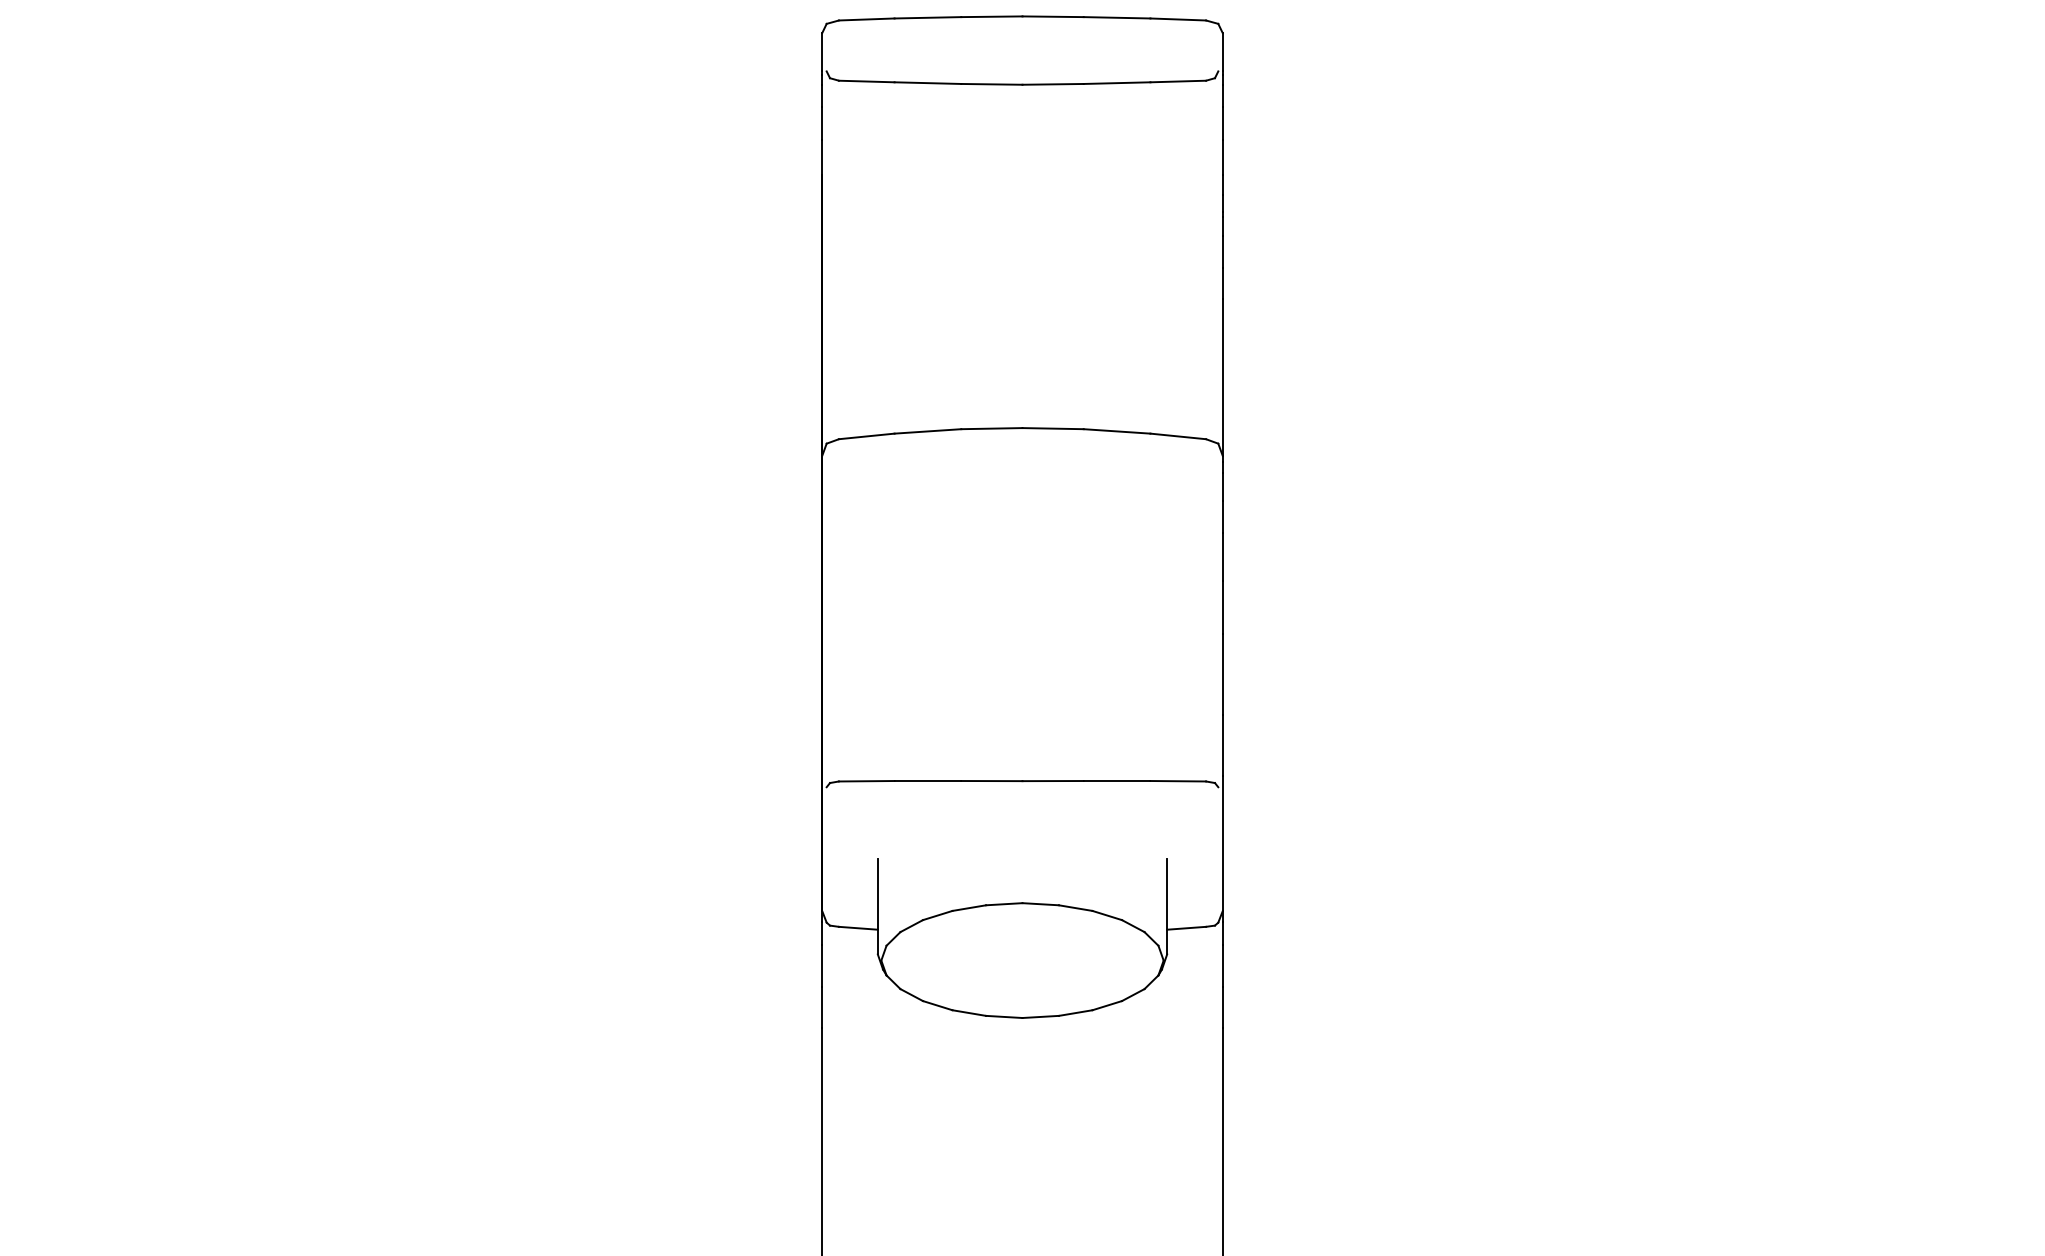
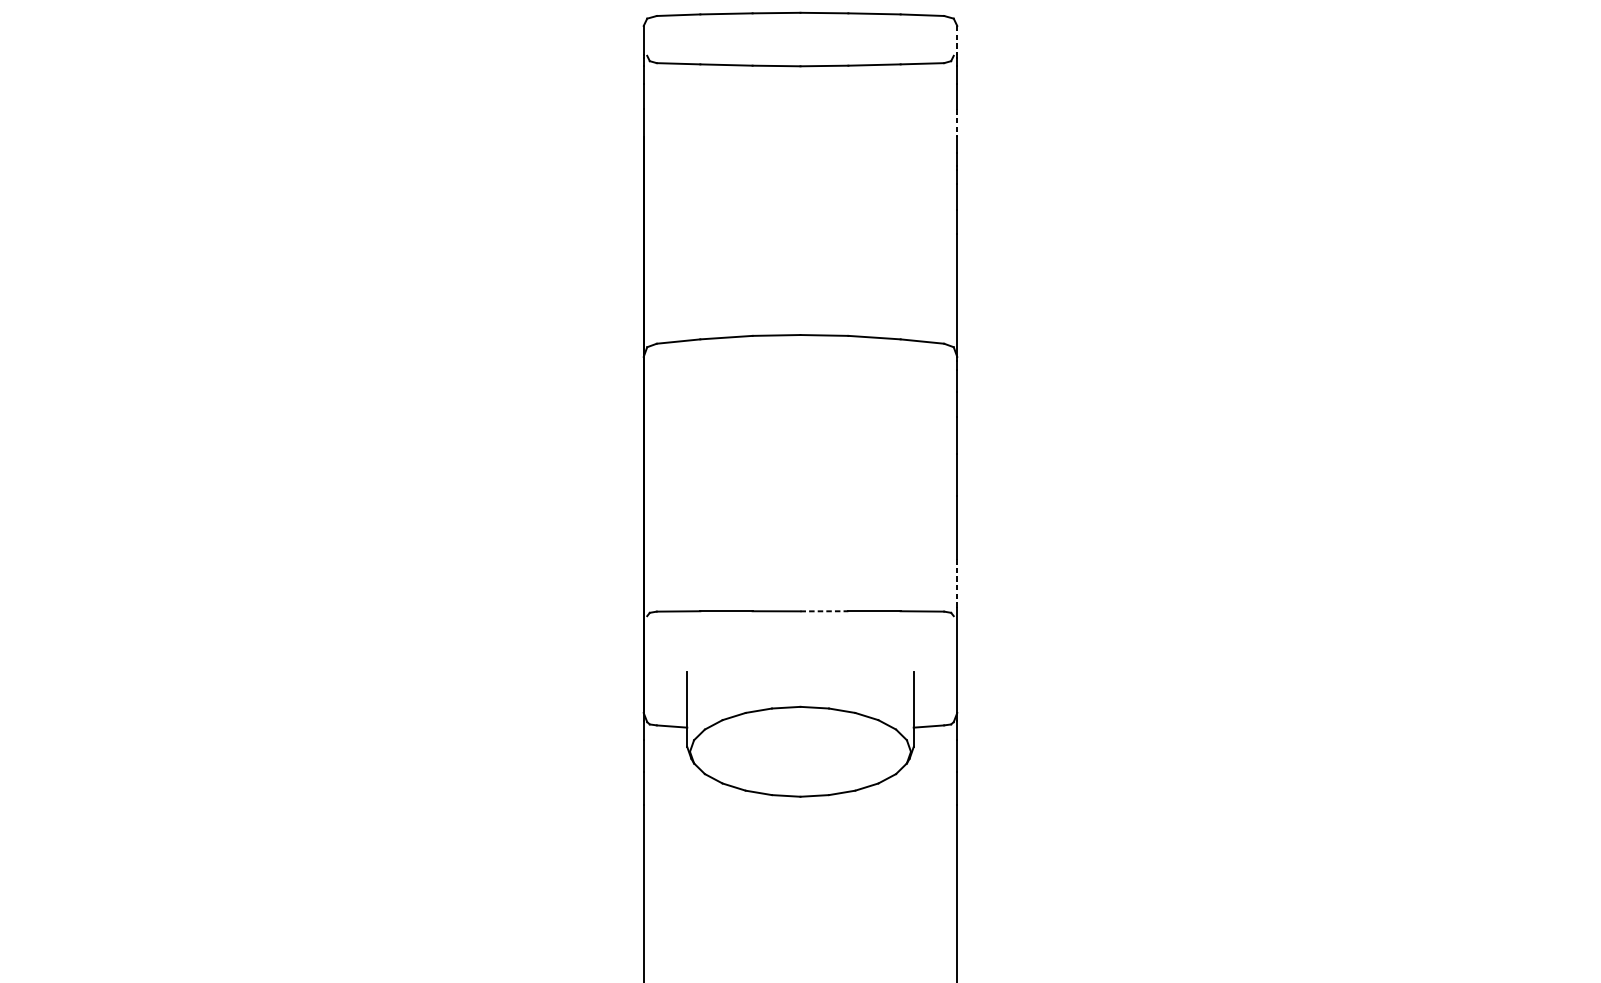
line: (1222, 52) -> (957, 41), solid -> dashed
line: (1222, 157) -> (957, 123), solid -> dashed
line: (1222, 745) -> (957, 583), solid -> dashed
line: (1053, 781) -> (824, 611), solid -> dashed

